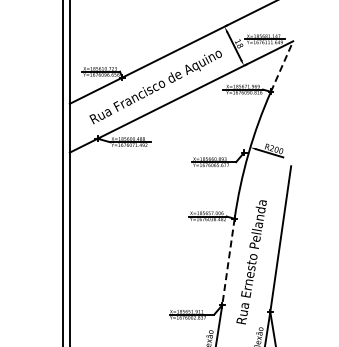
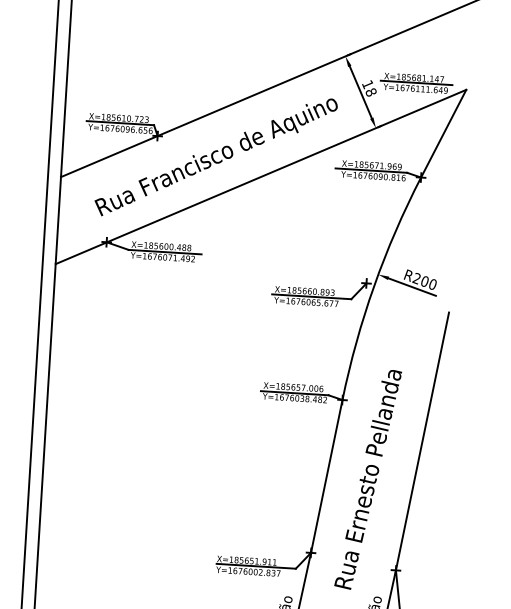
line: (282, 66) -> (444, 133), dashed -> solid
line: (228, 261) -> (326, 475), dashed -> solid

